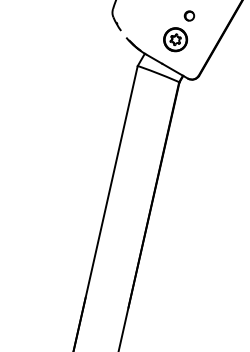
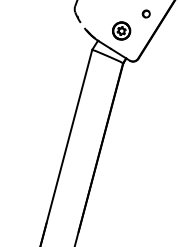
part: (189, 15) -> (146, 13), moved

